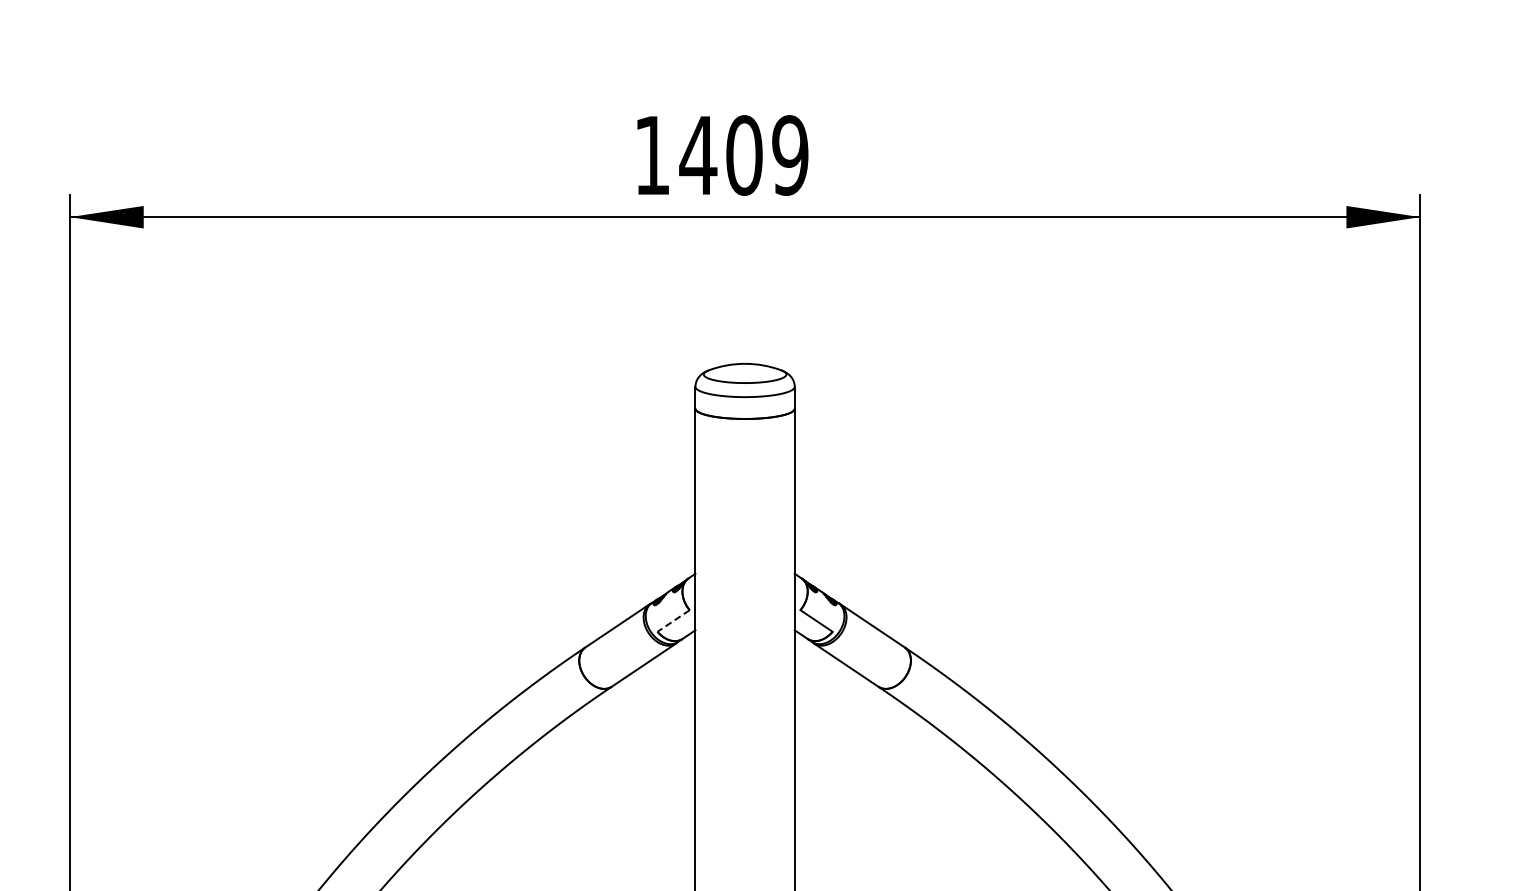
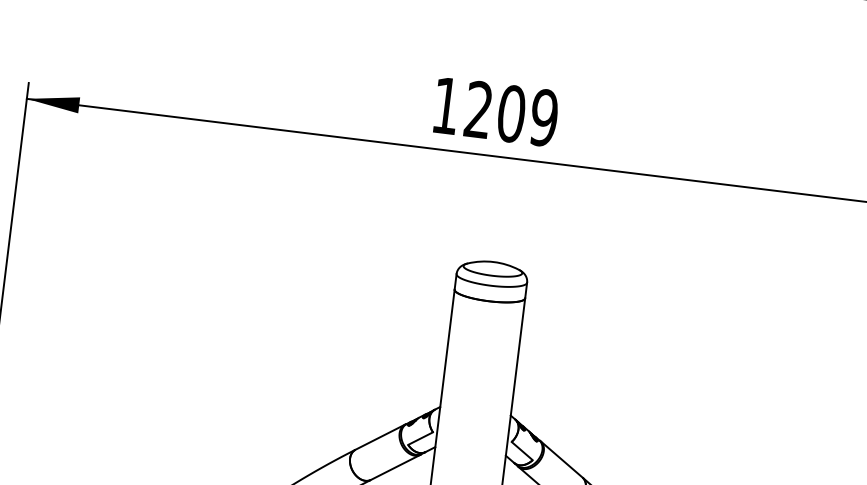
text: (698, 154) -> (479, 109), 1409 -> 1209
line: (673, 621) -> (420, 438), dashed -> solid

